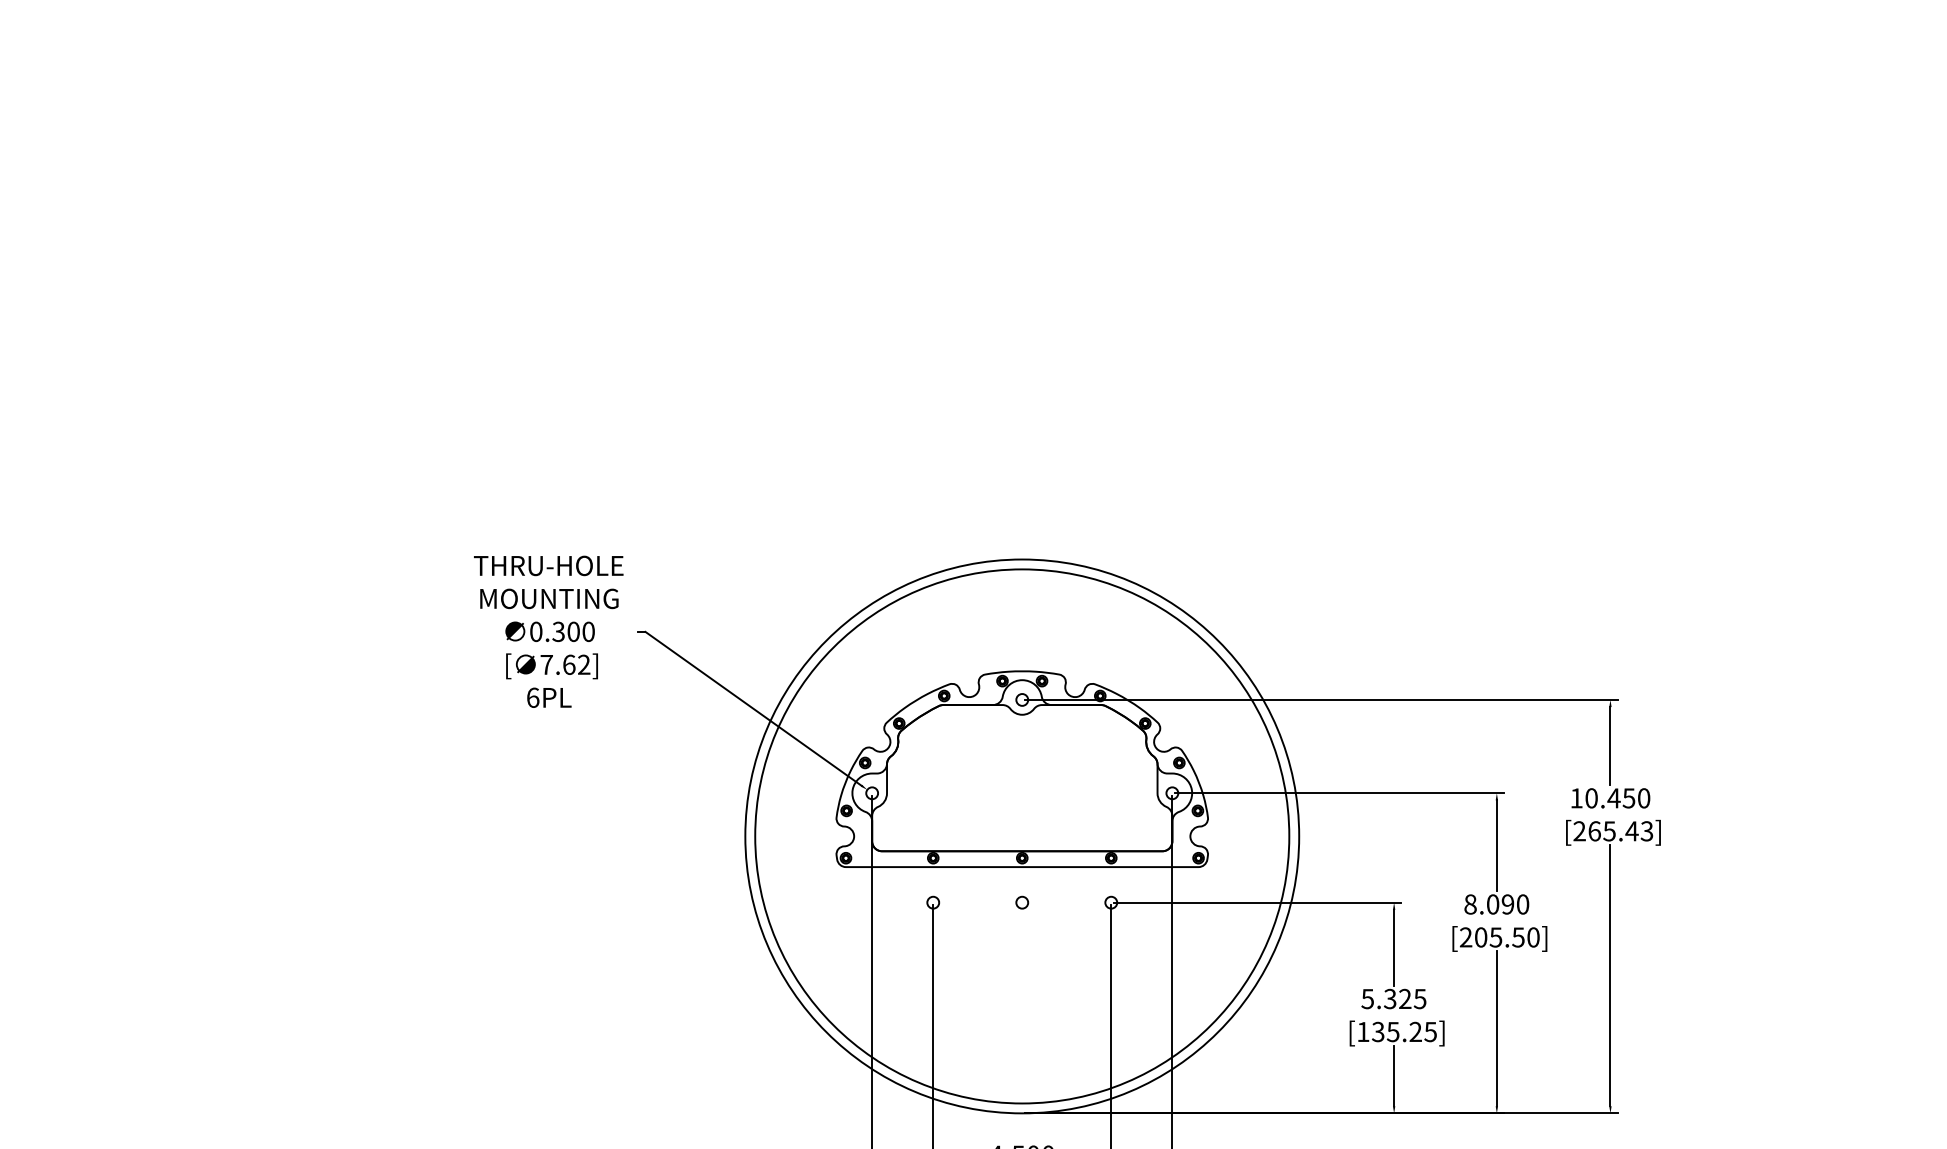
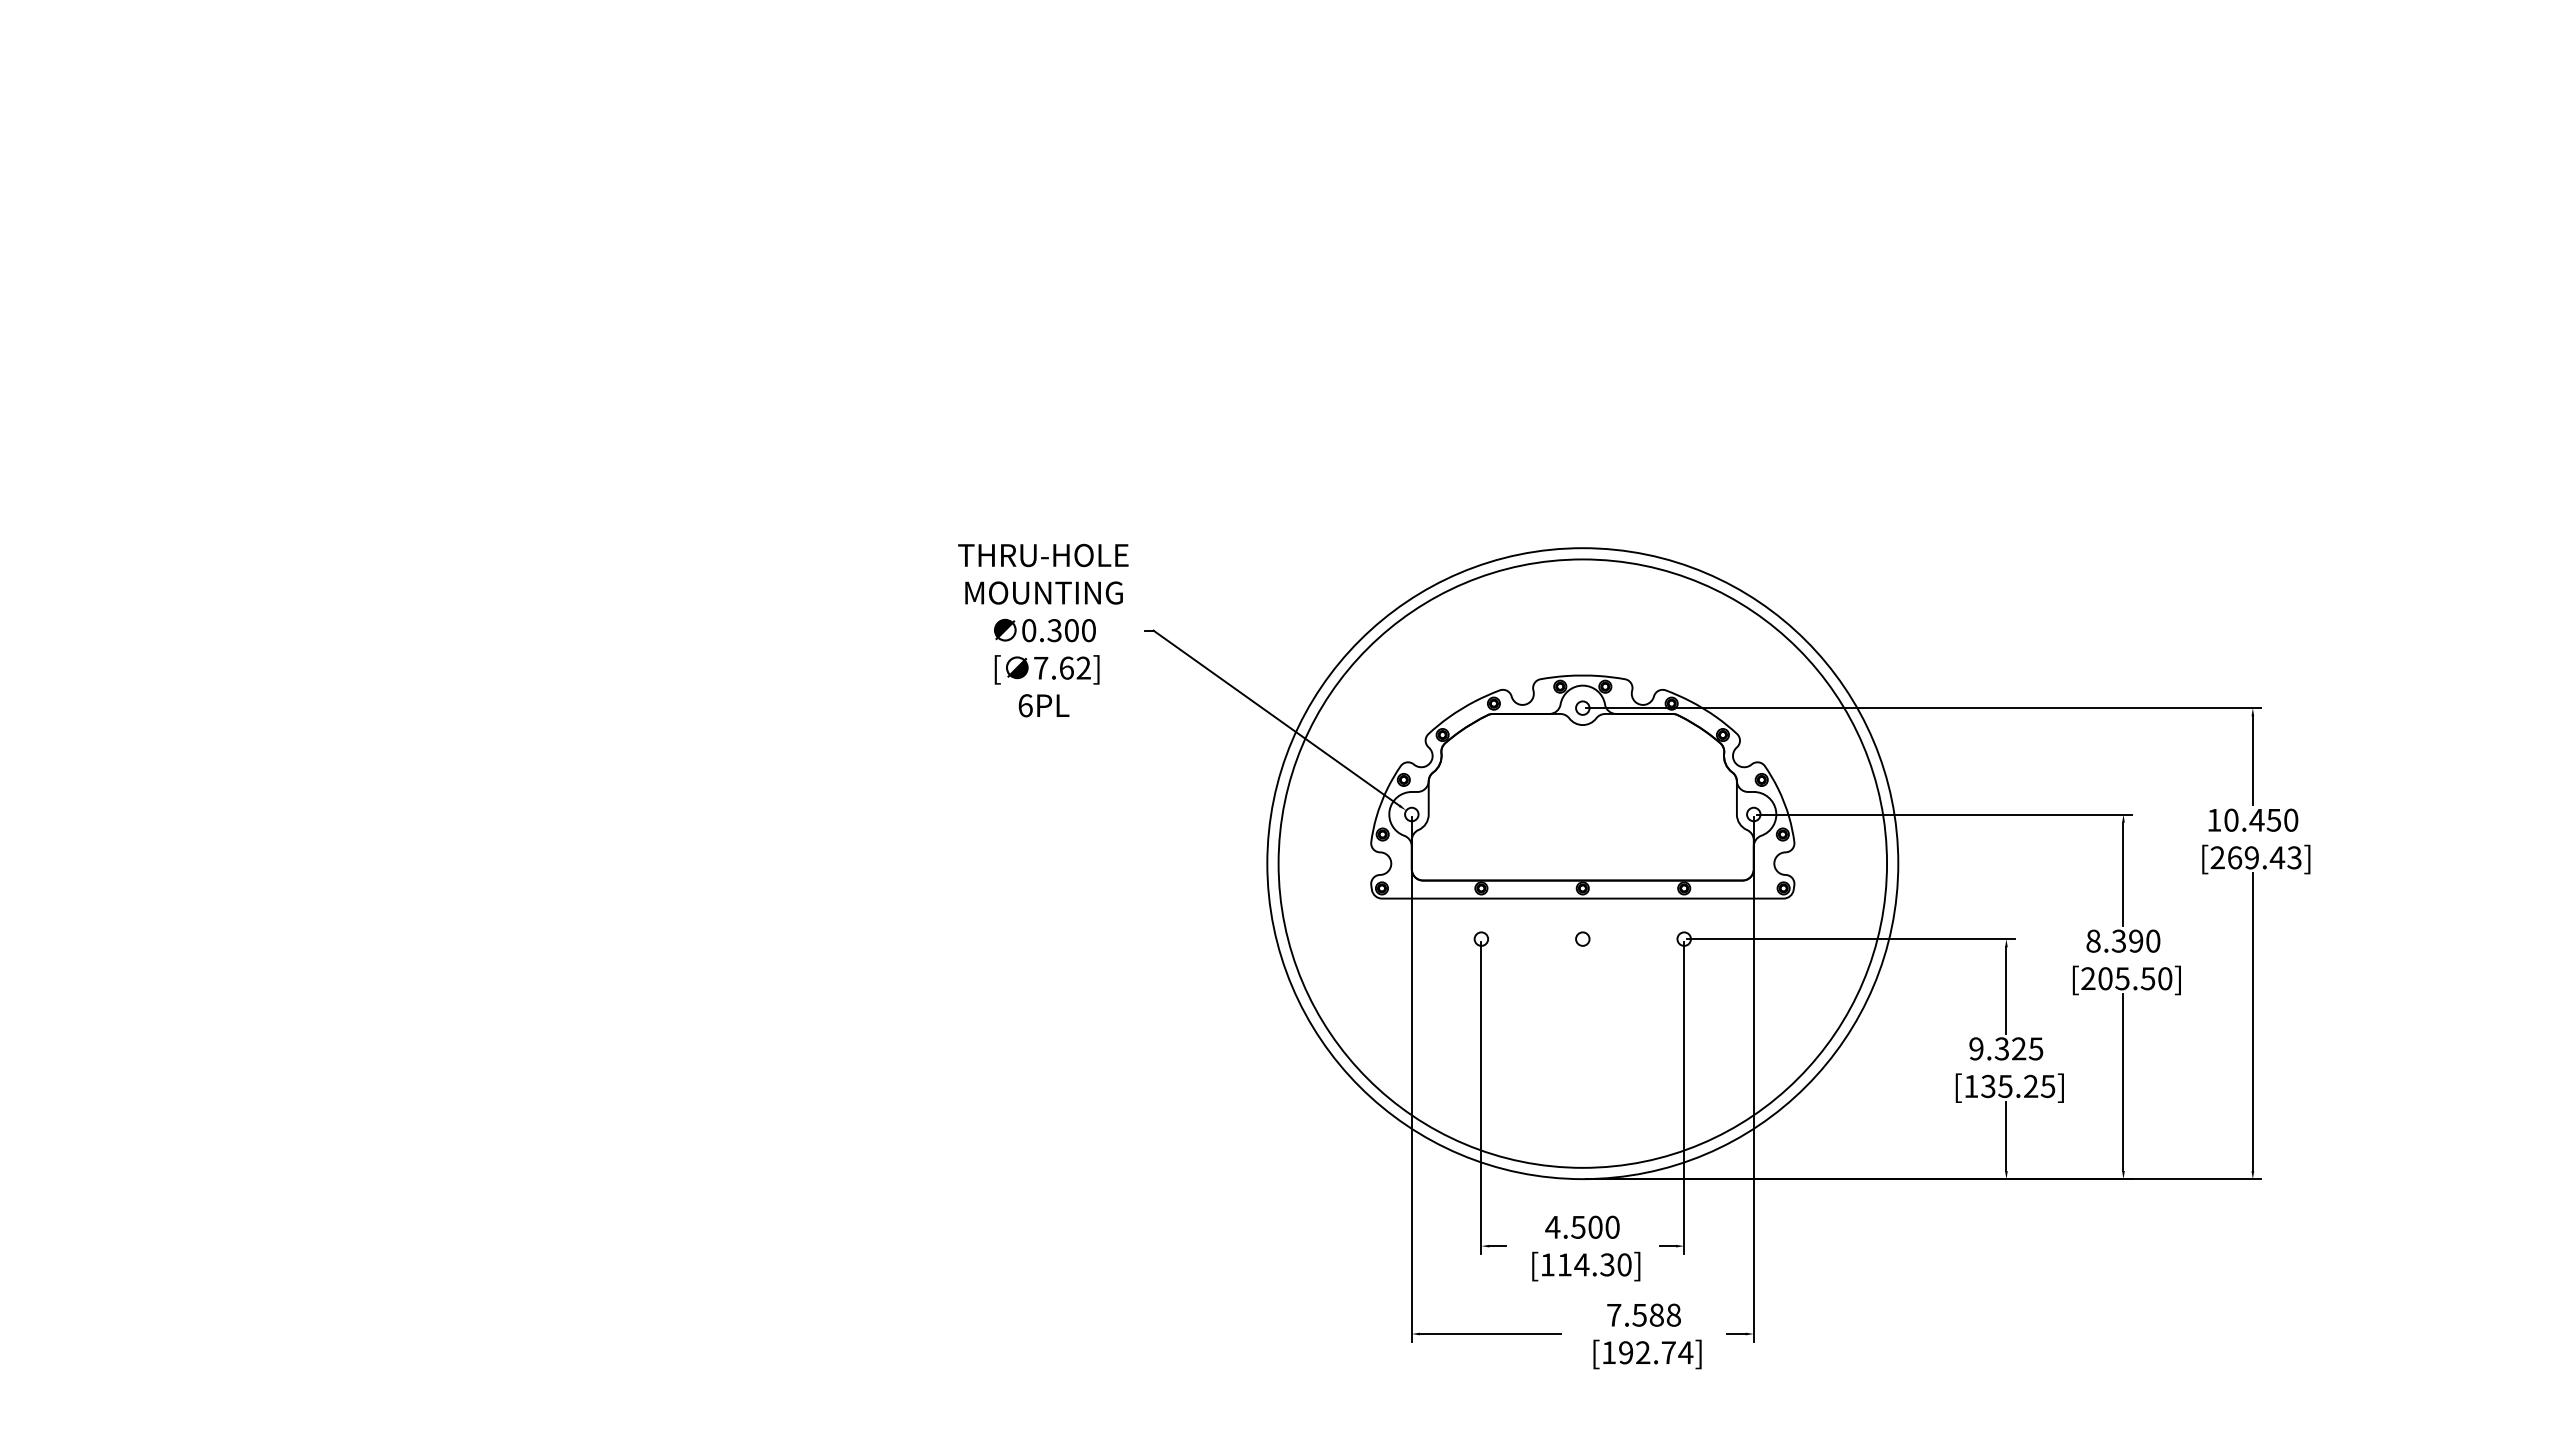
text: (1609, 831) -> (2251, 857), [265.43] -> [269.43]
text: (1492, 903) -> (2118, 940), 8.090 -> 8.390
text: (1367, 998) -> (1976, 1048), 5.325 -> 9.325

